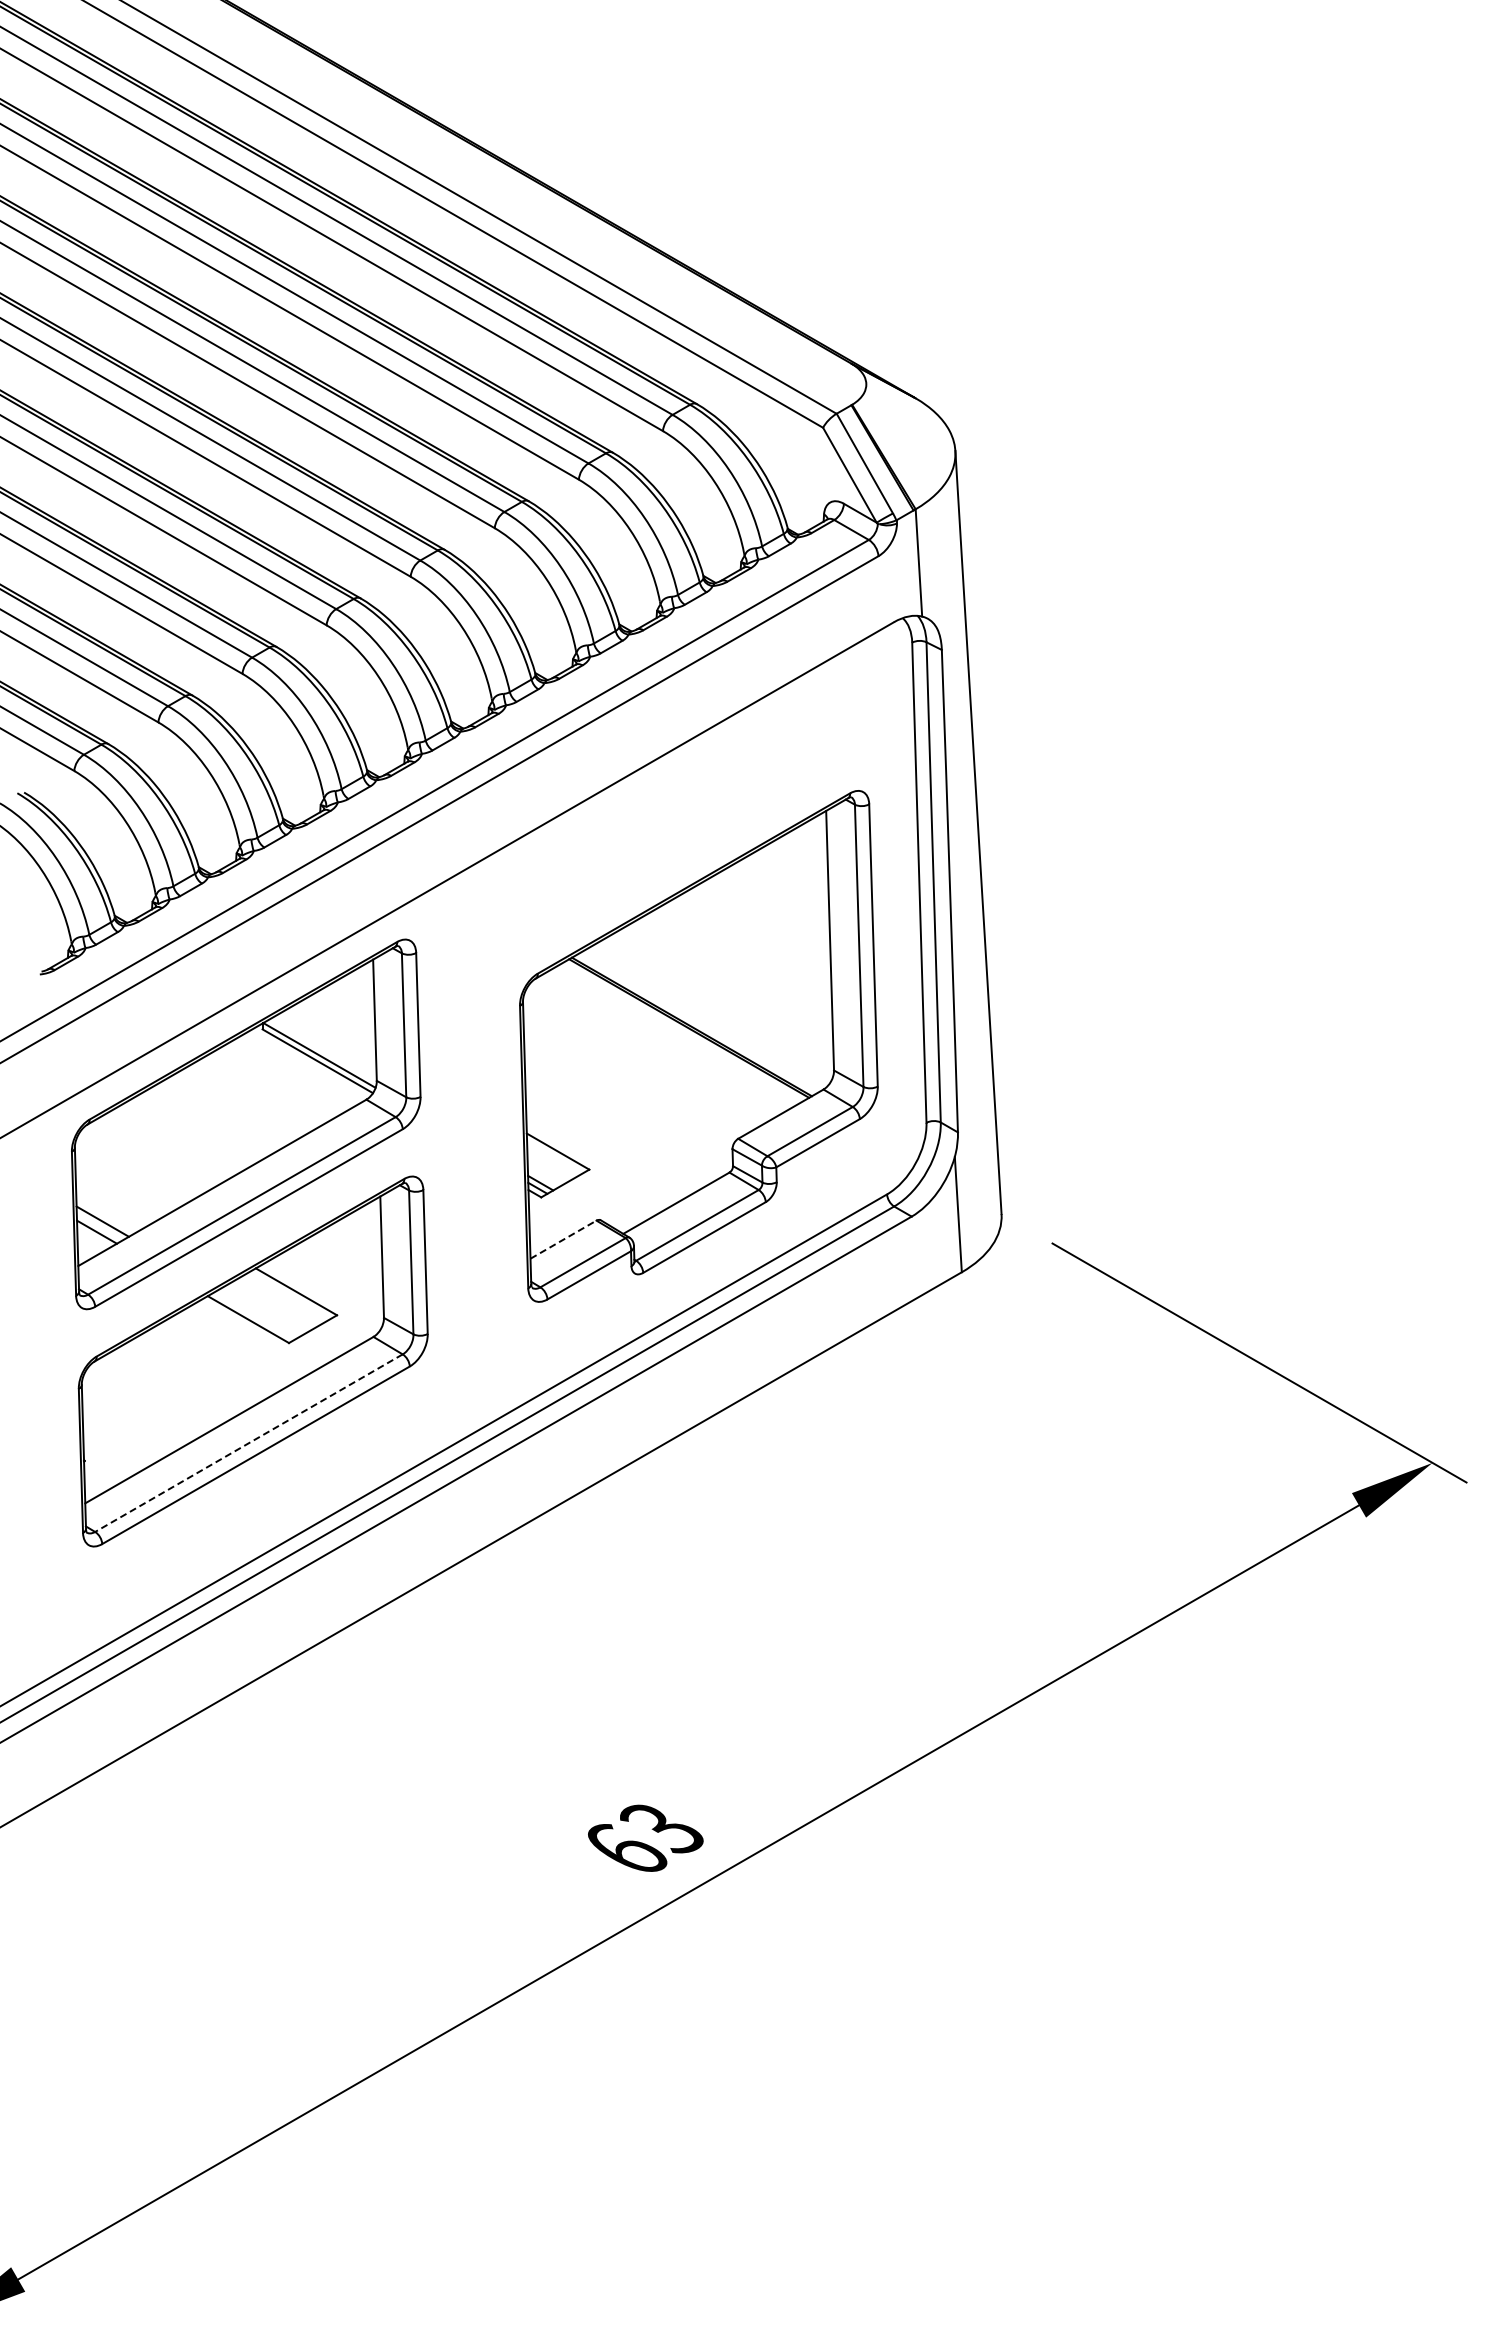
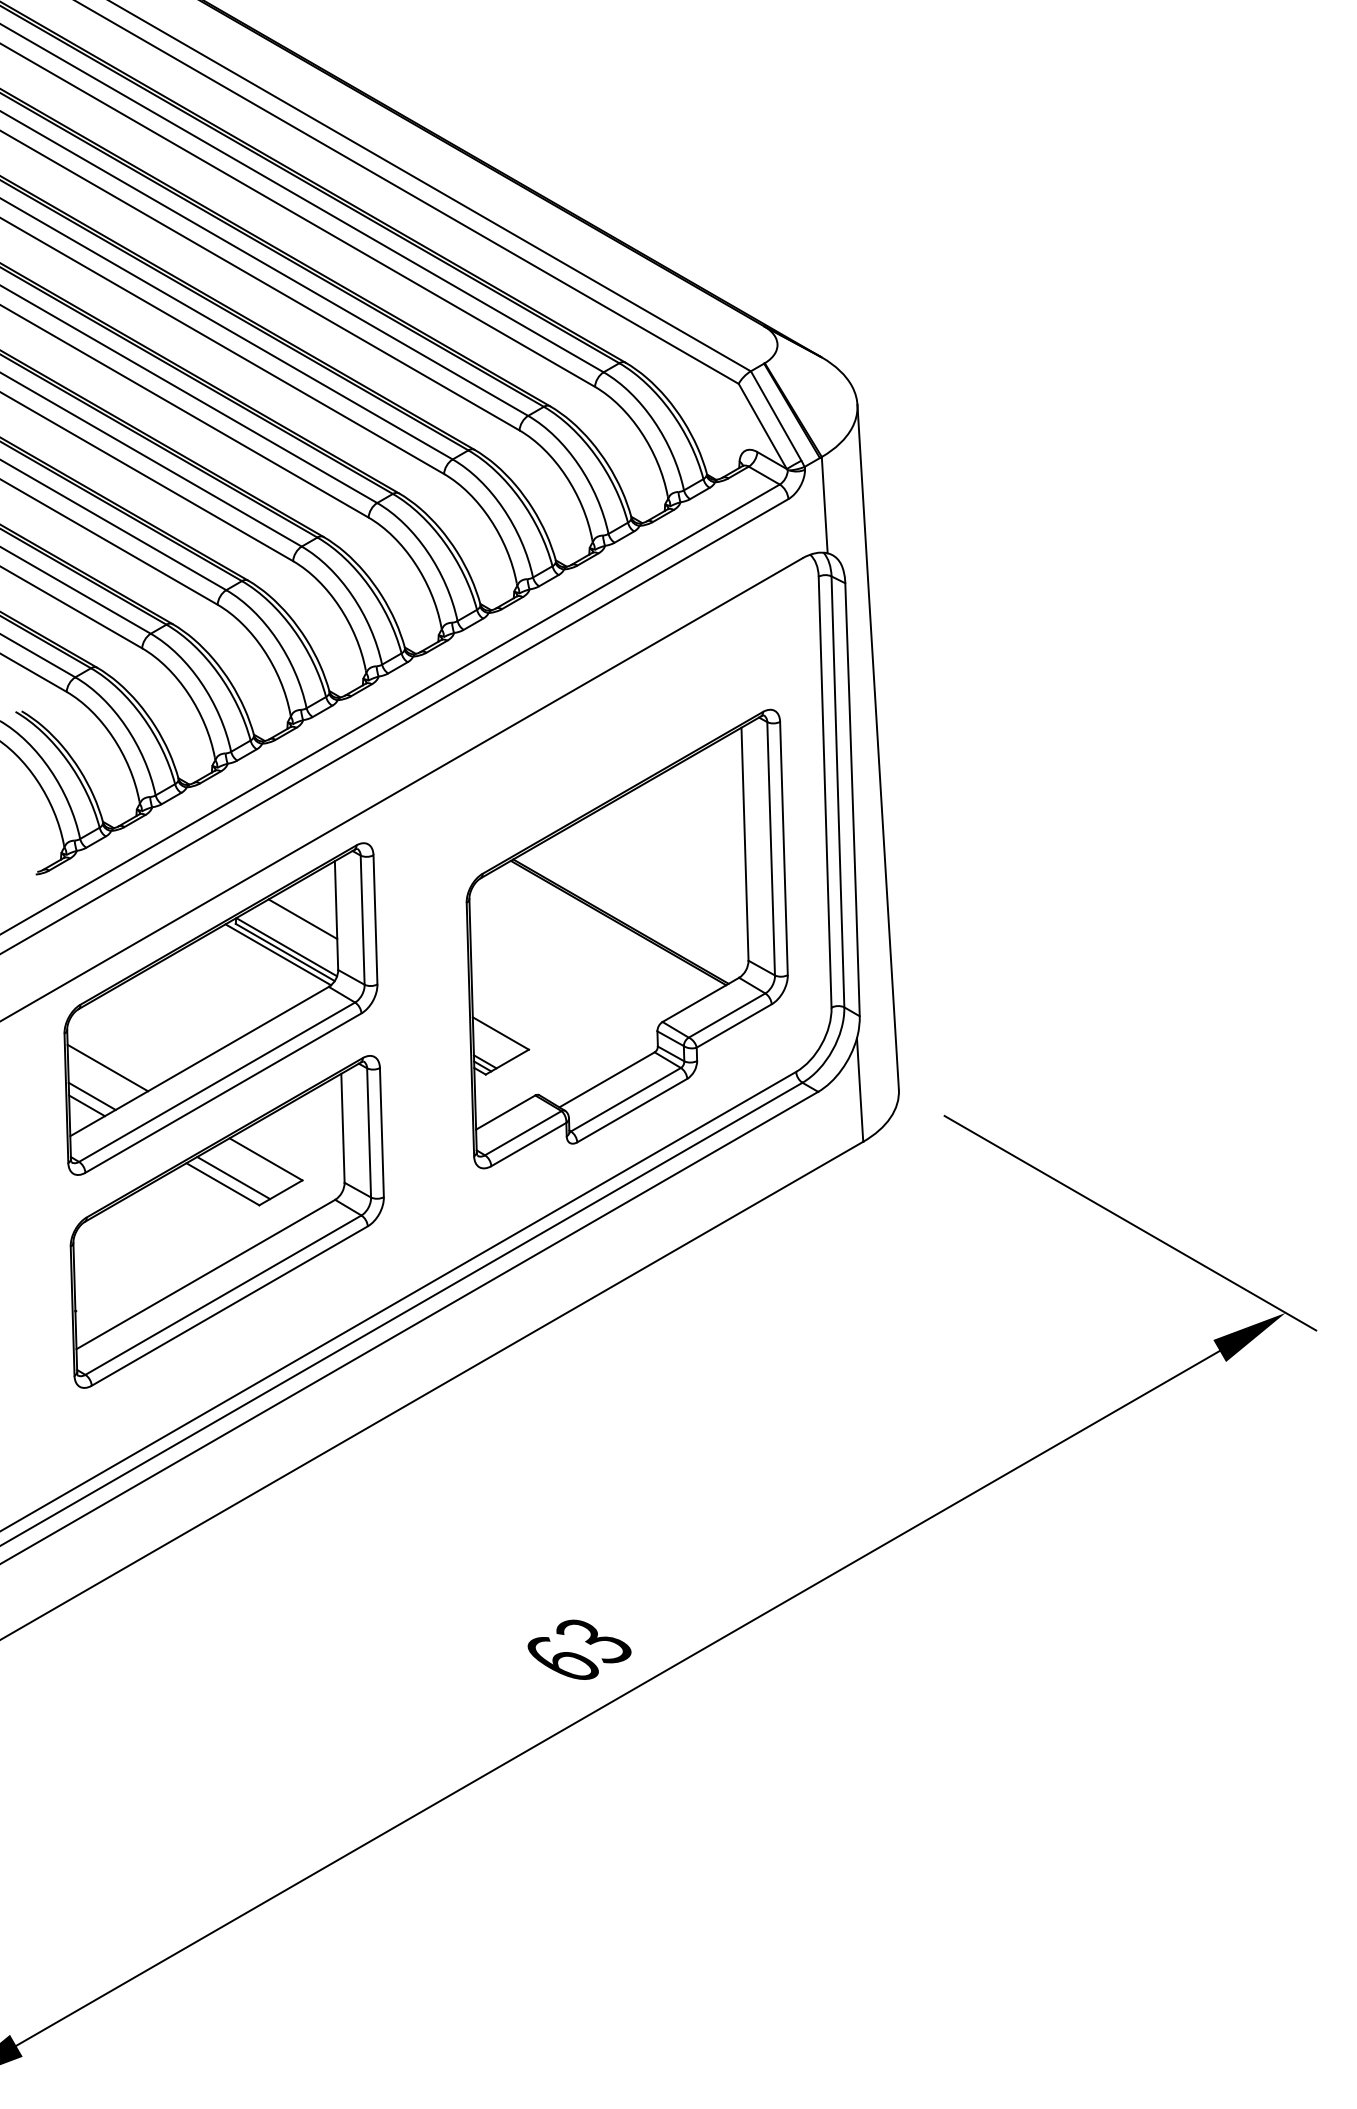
line: (337, 1024) -> (302, 919), added
line: (309, 1063) -> (277, 954), added
line: (120, 1189) -> (108, 1067), added
line: (563, 1239) -> (505, 1112), dashed -> solid
line: (260, 1312) -> (233, 1177), added
line: (248, 1443) -> (223, 1295), dashed -> solid

